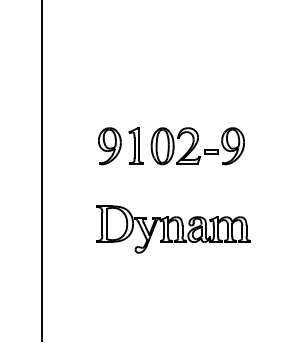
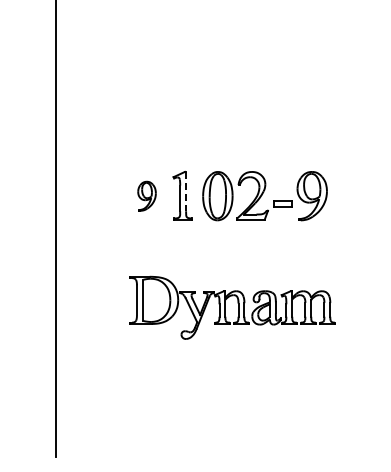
line: (139, 142) -> (186, 191), solid -> dashed
part: (109, 146) -> (146, 196), size x0.6

